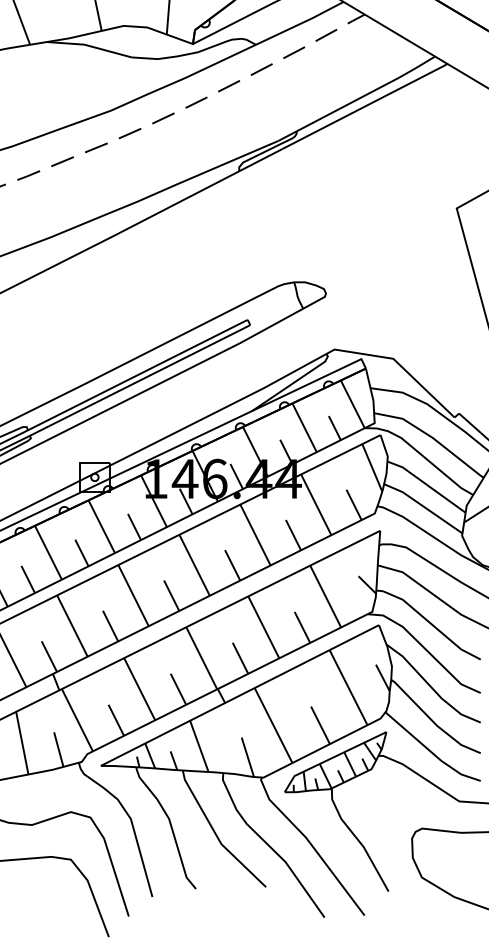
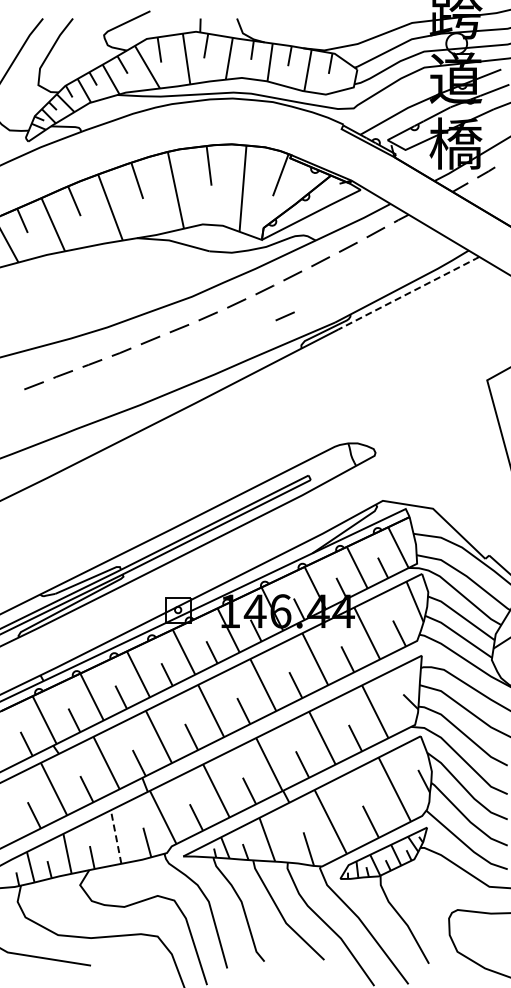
line: (365, 106) -> (409, 293), solid -> dashed
line: (219, 133) -> (284, 316), added
line: (22, 742) -> (116, 836), solid -> dashed

